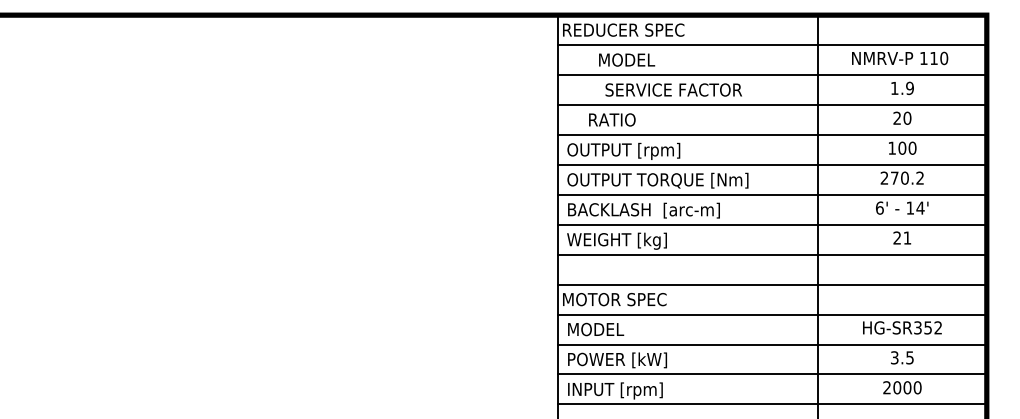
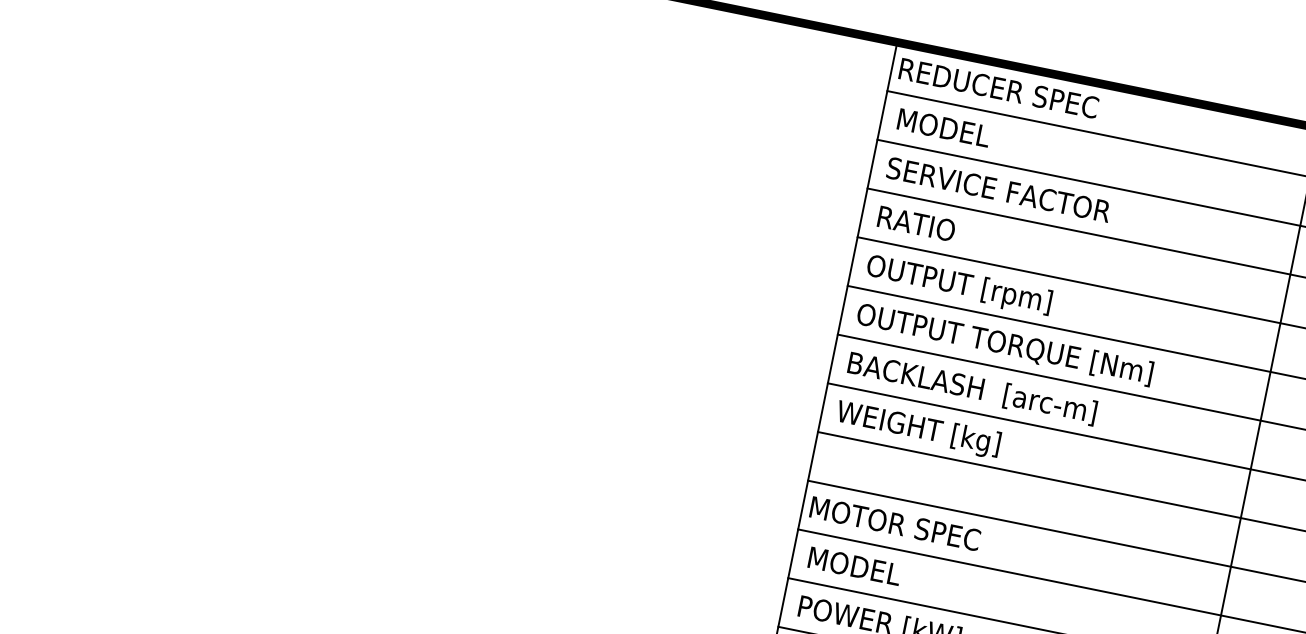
text: (627, 59) -> (945, 127), moved
text: (673, 89) -> (998, 188), moved
text: (612, 119) -> (917, 223), moved

